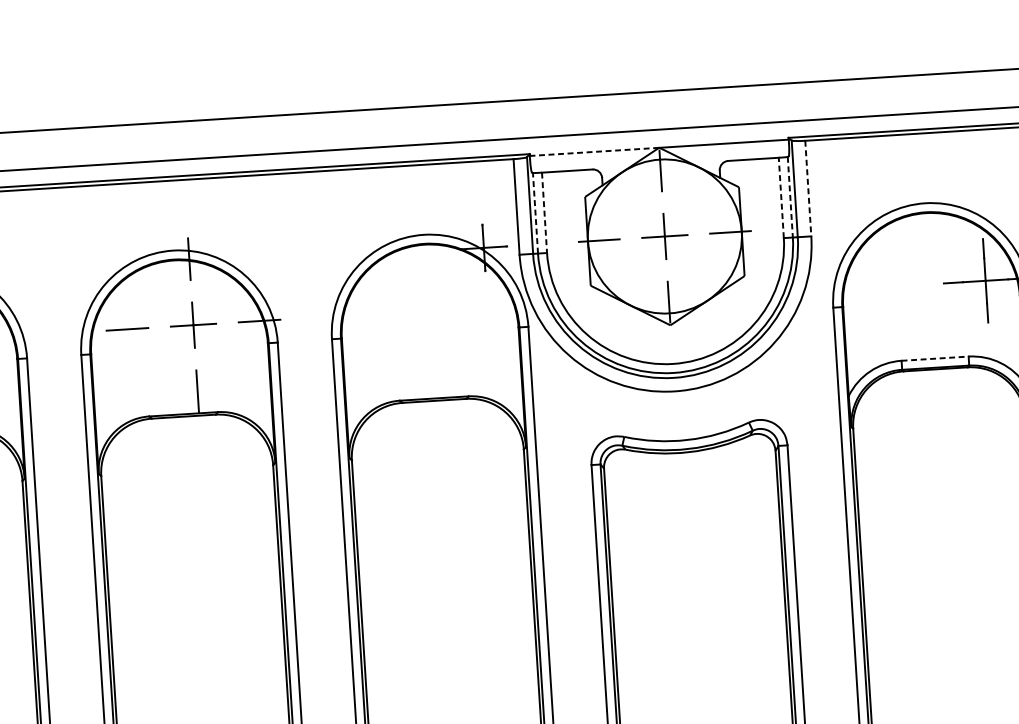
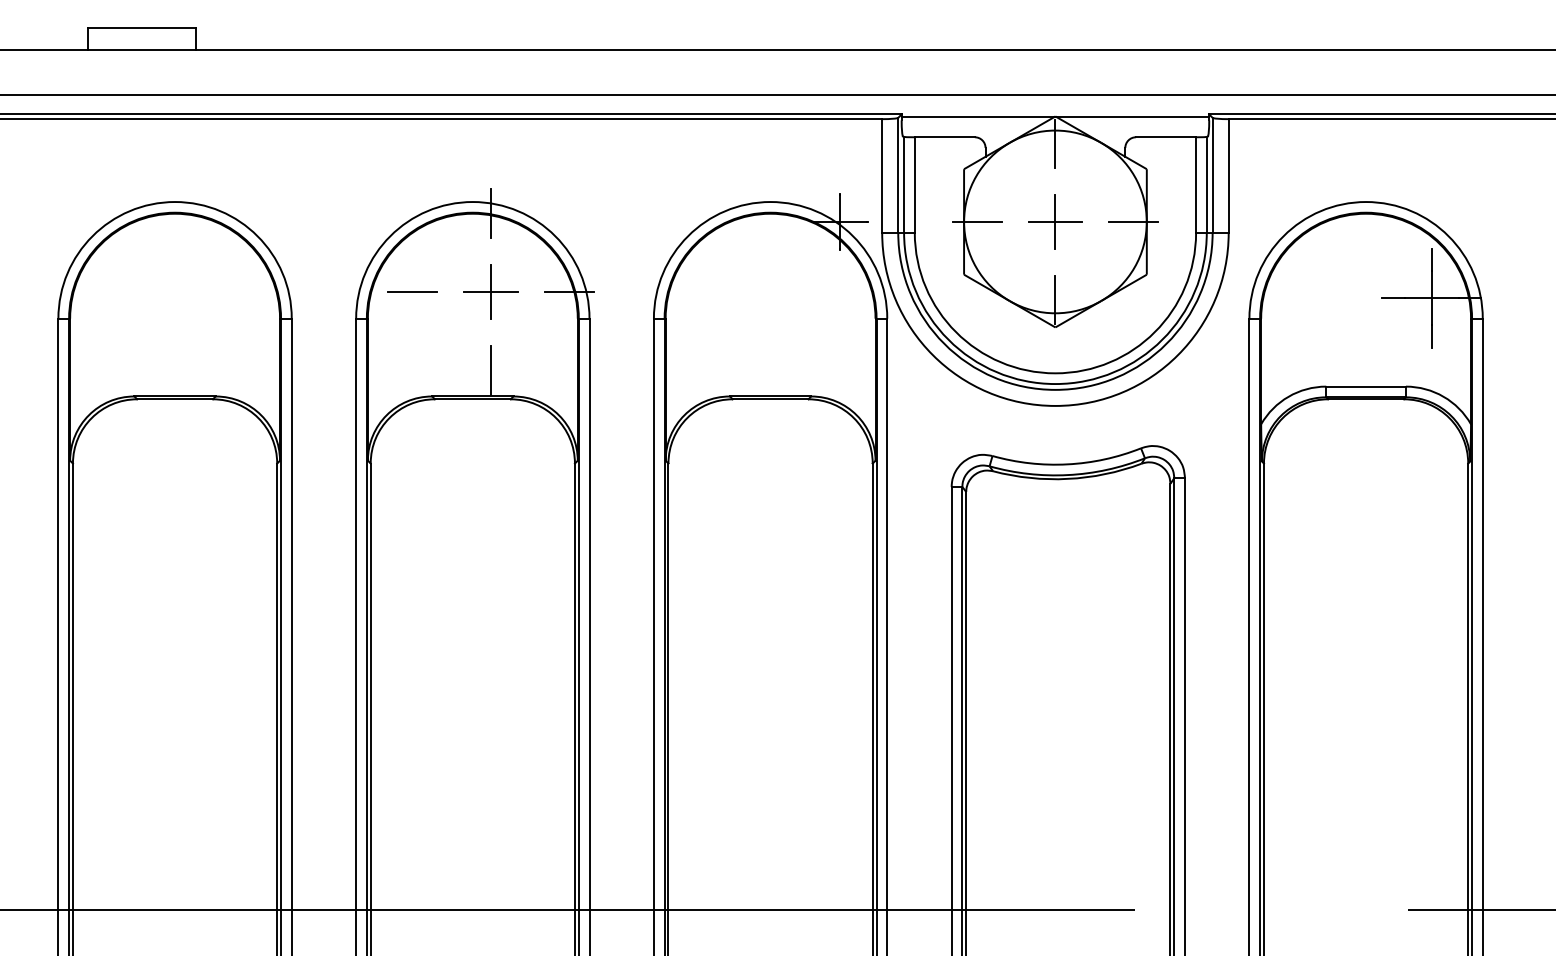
line: (594, 151) -> (978, 116), dashed -> solid
line: (808, 188) -> (1228, 175), dashed -> solid
line: (790, 196) -> (1206, 184), dashed -> solid
line: (781, 197) -> (1196, 184), dashed -> solid
line: (535, 212) -> (904, 184), dashed -> solid
line: (544, 212) -> (914, 184), dashed -> solid
line: (935, 358) -> (1366, 386), dashed -> solid

